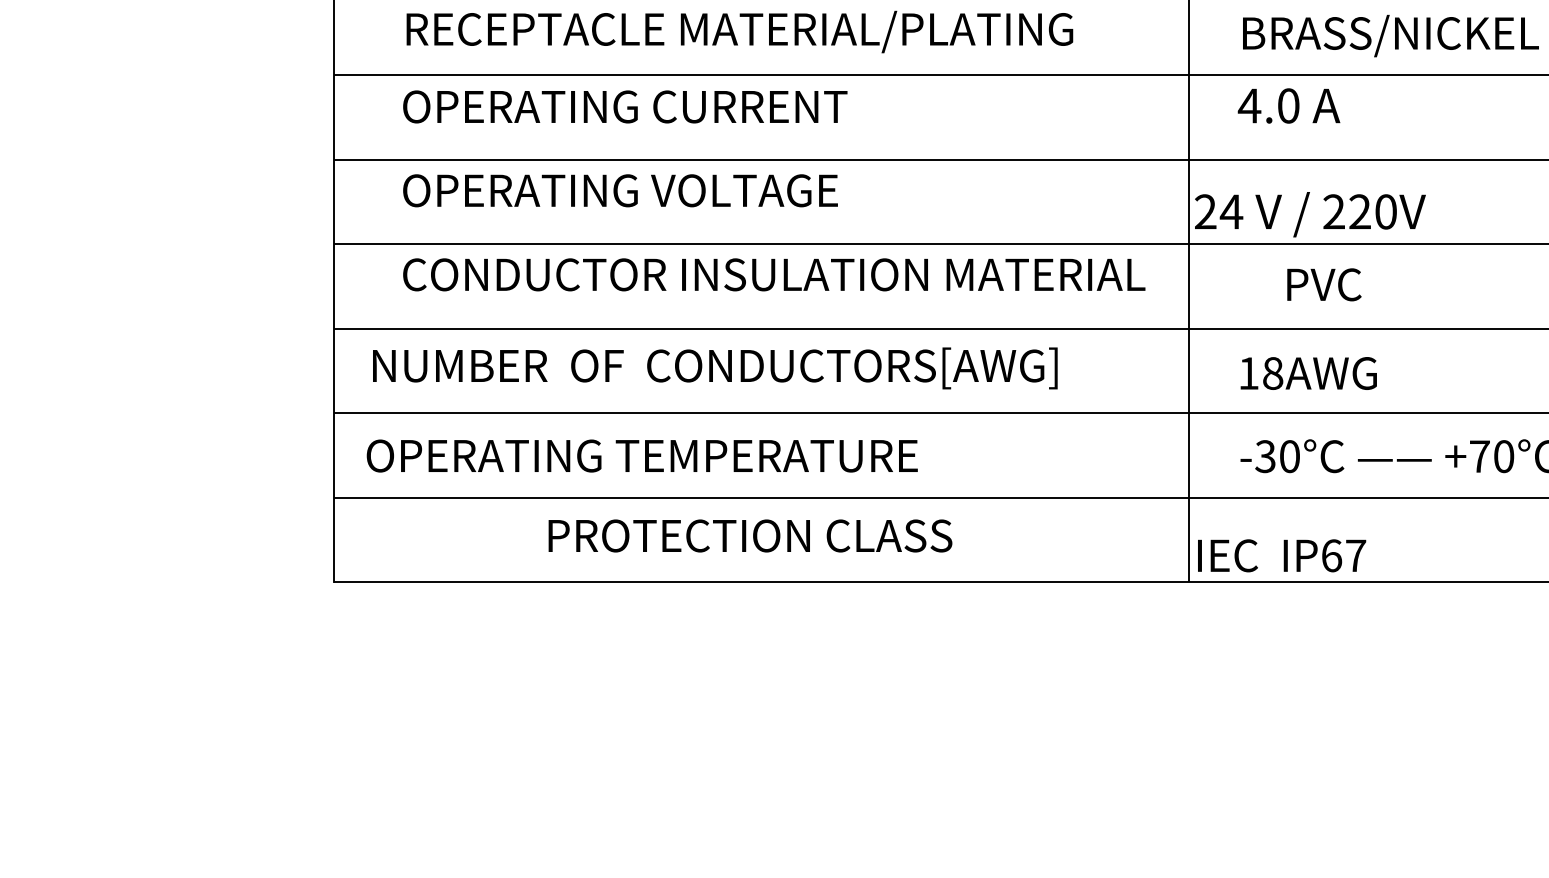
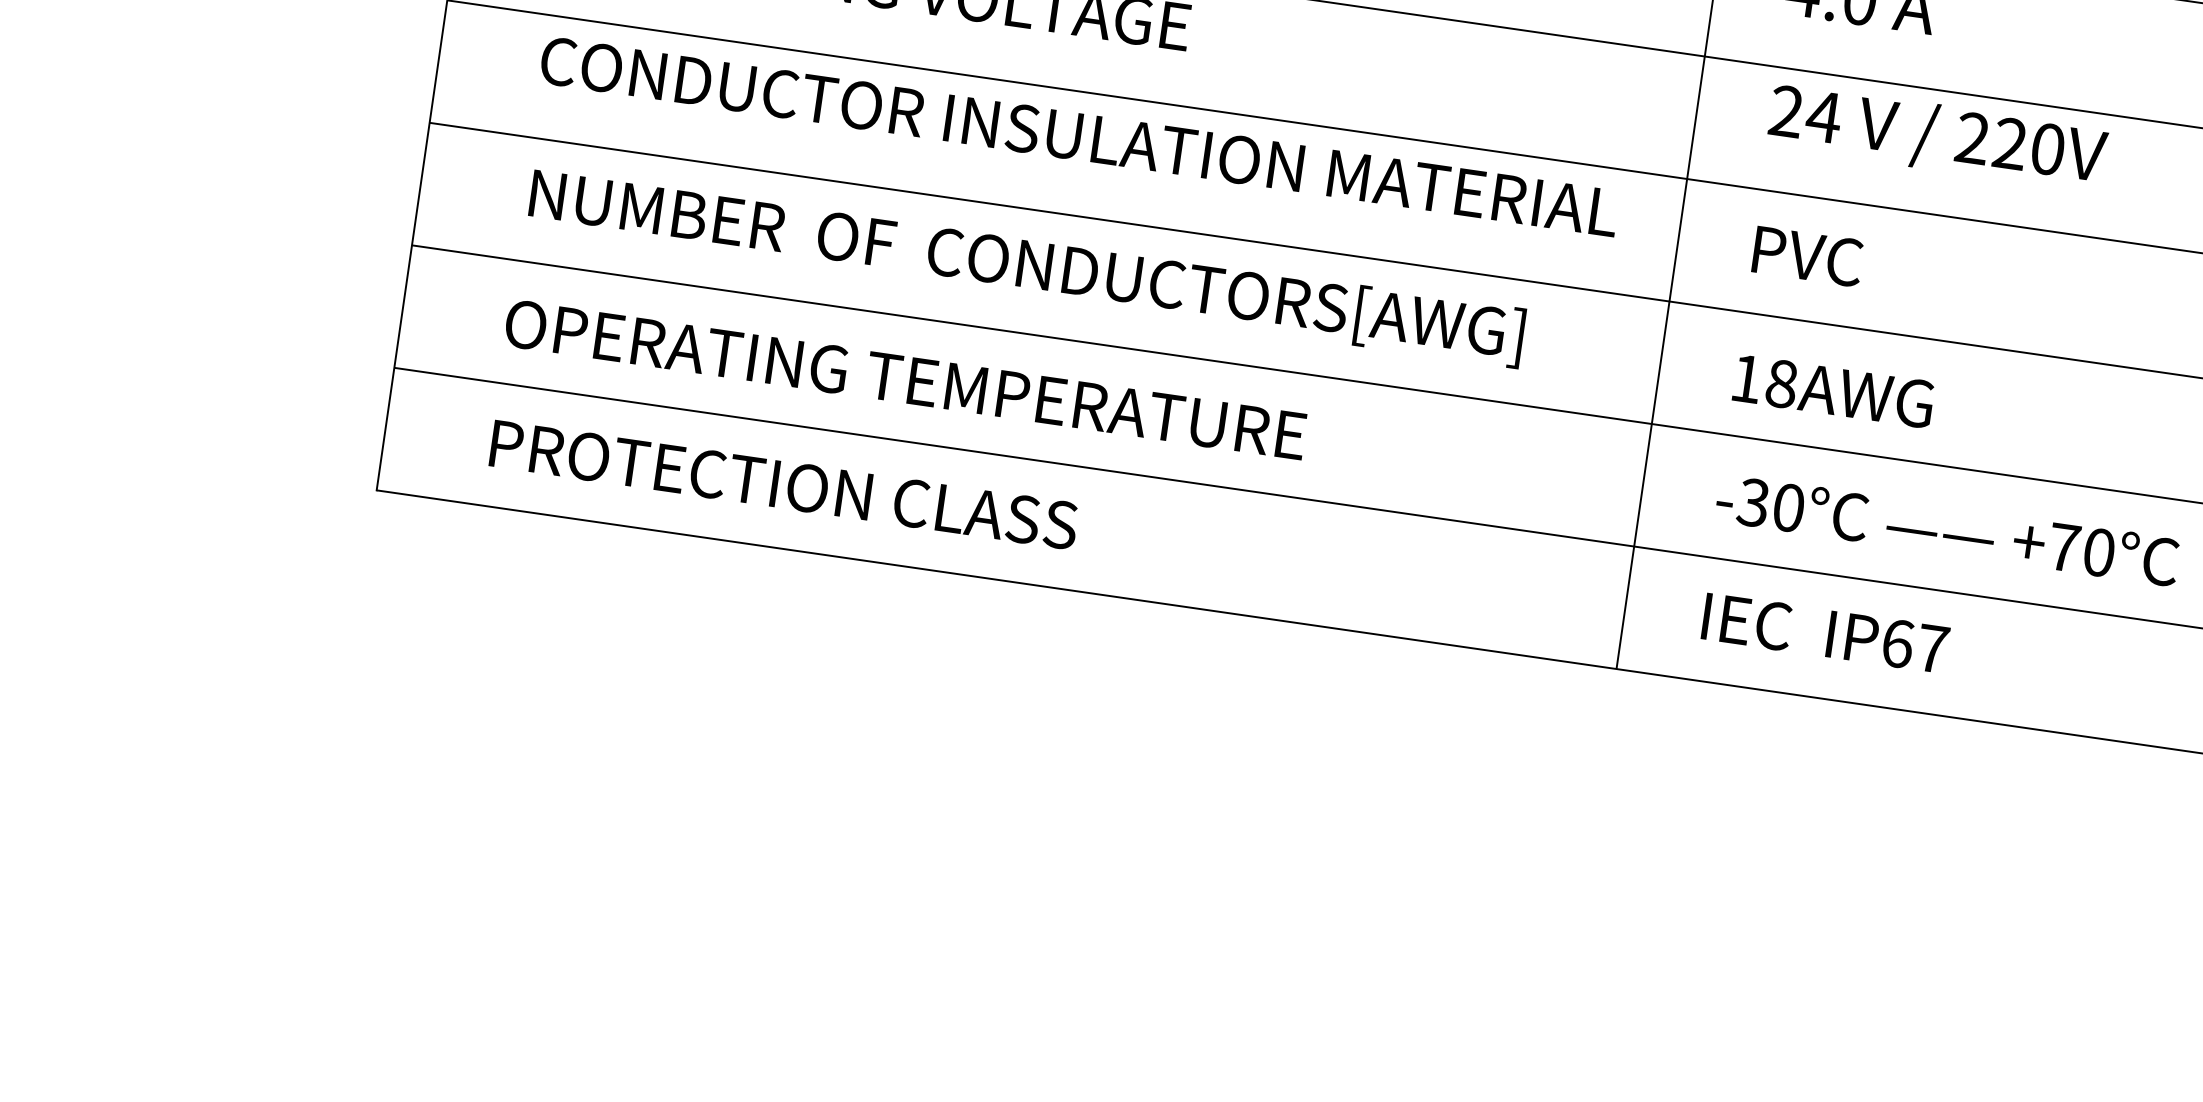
text: (1310, 214) -> (1937, 137), moved
text: (1324, 284) -> (1808, 256), moved
text: (715, 368) -> (1027, 267), moved
text: (641, 455) -> (904, 378), moved
text: (750, 535) -> (784, 484), moved
text: (1282, 555) -> (1826, 632), moved

